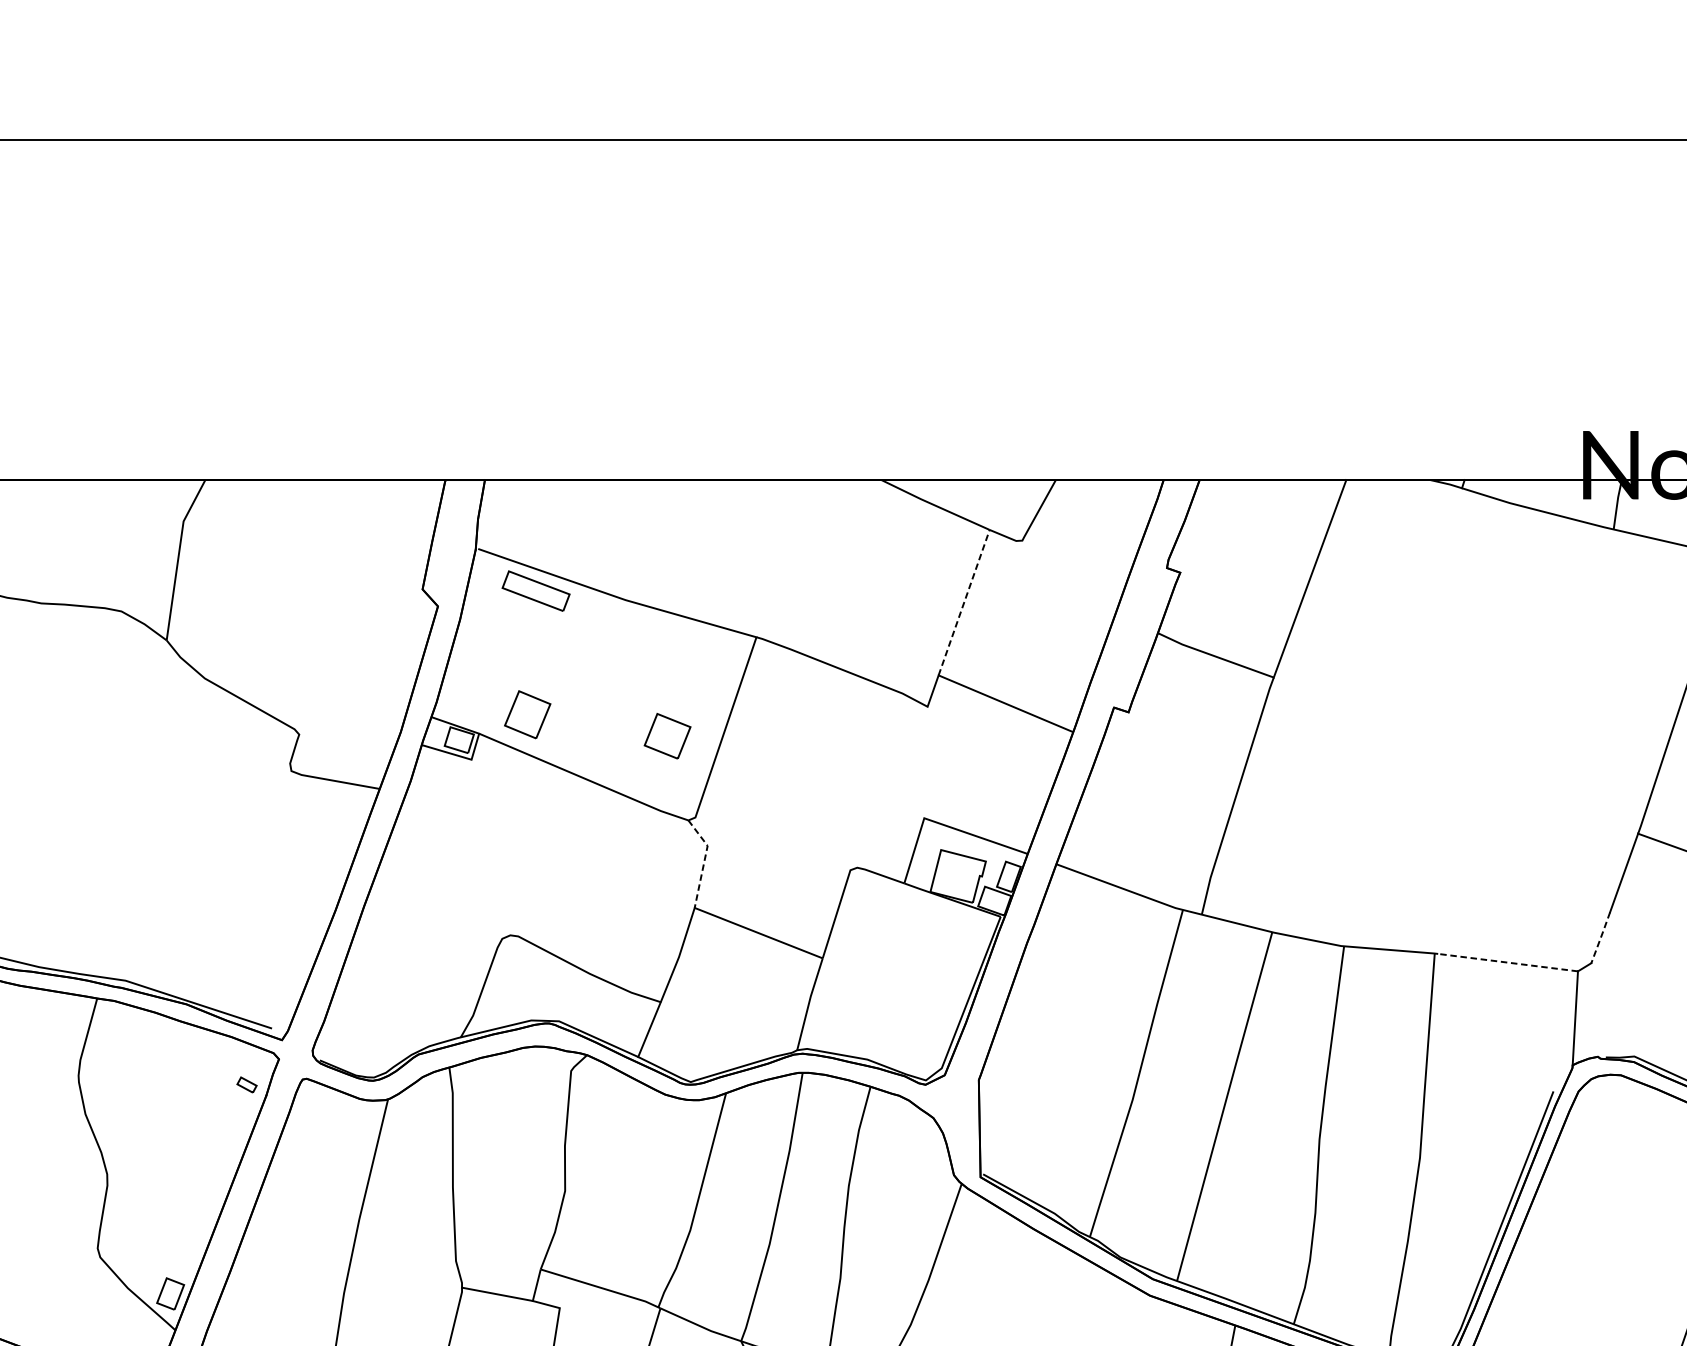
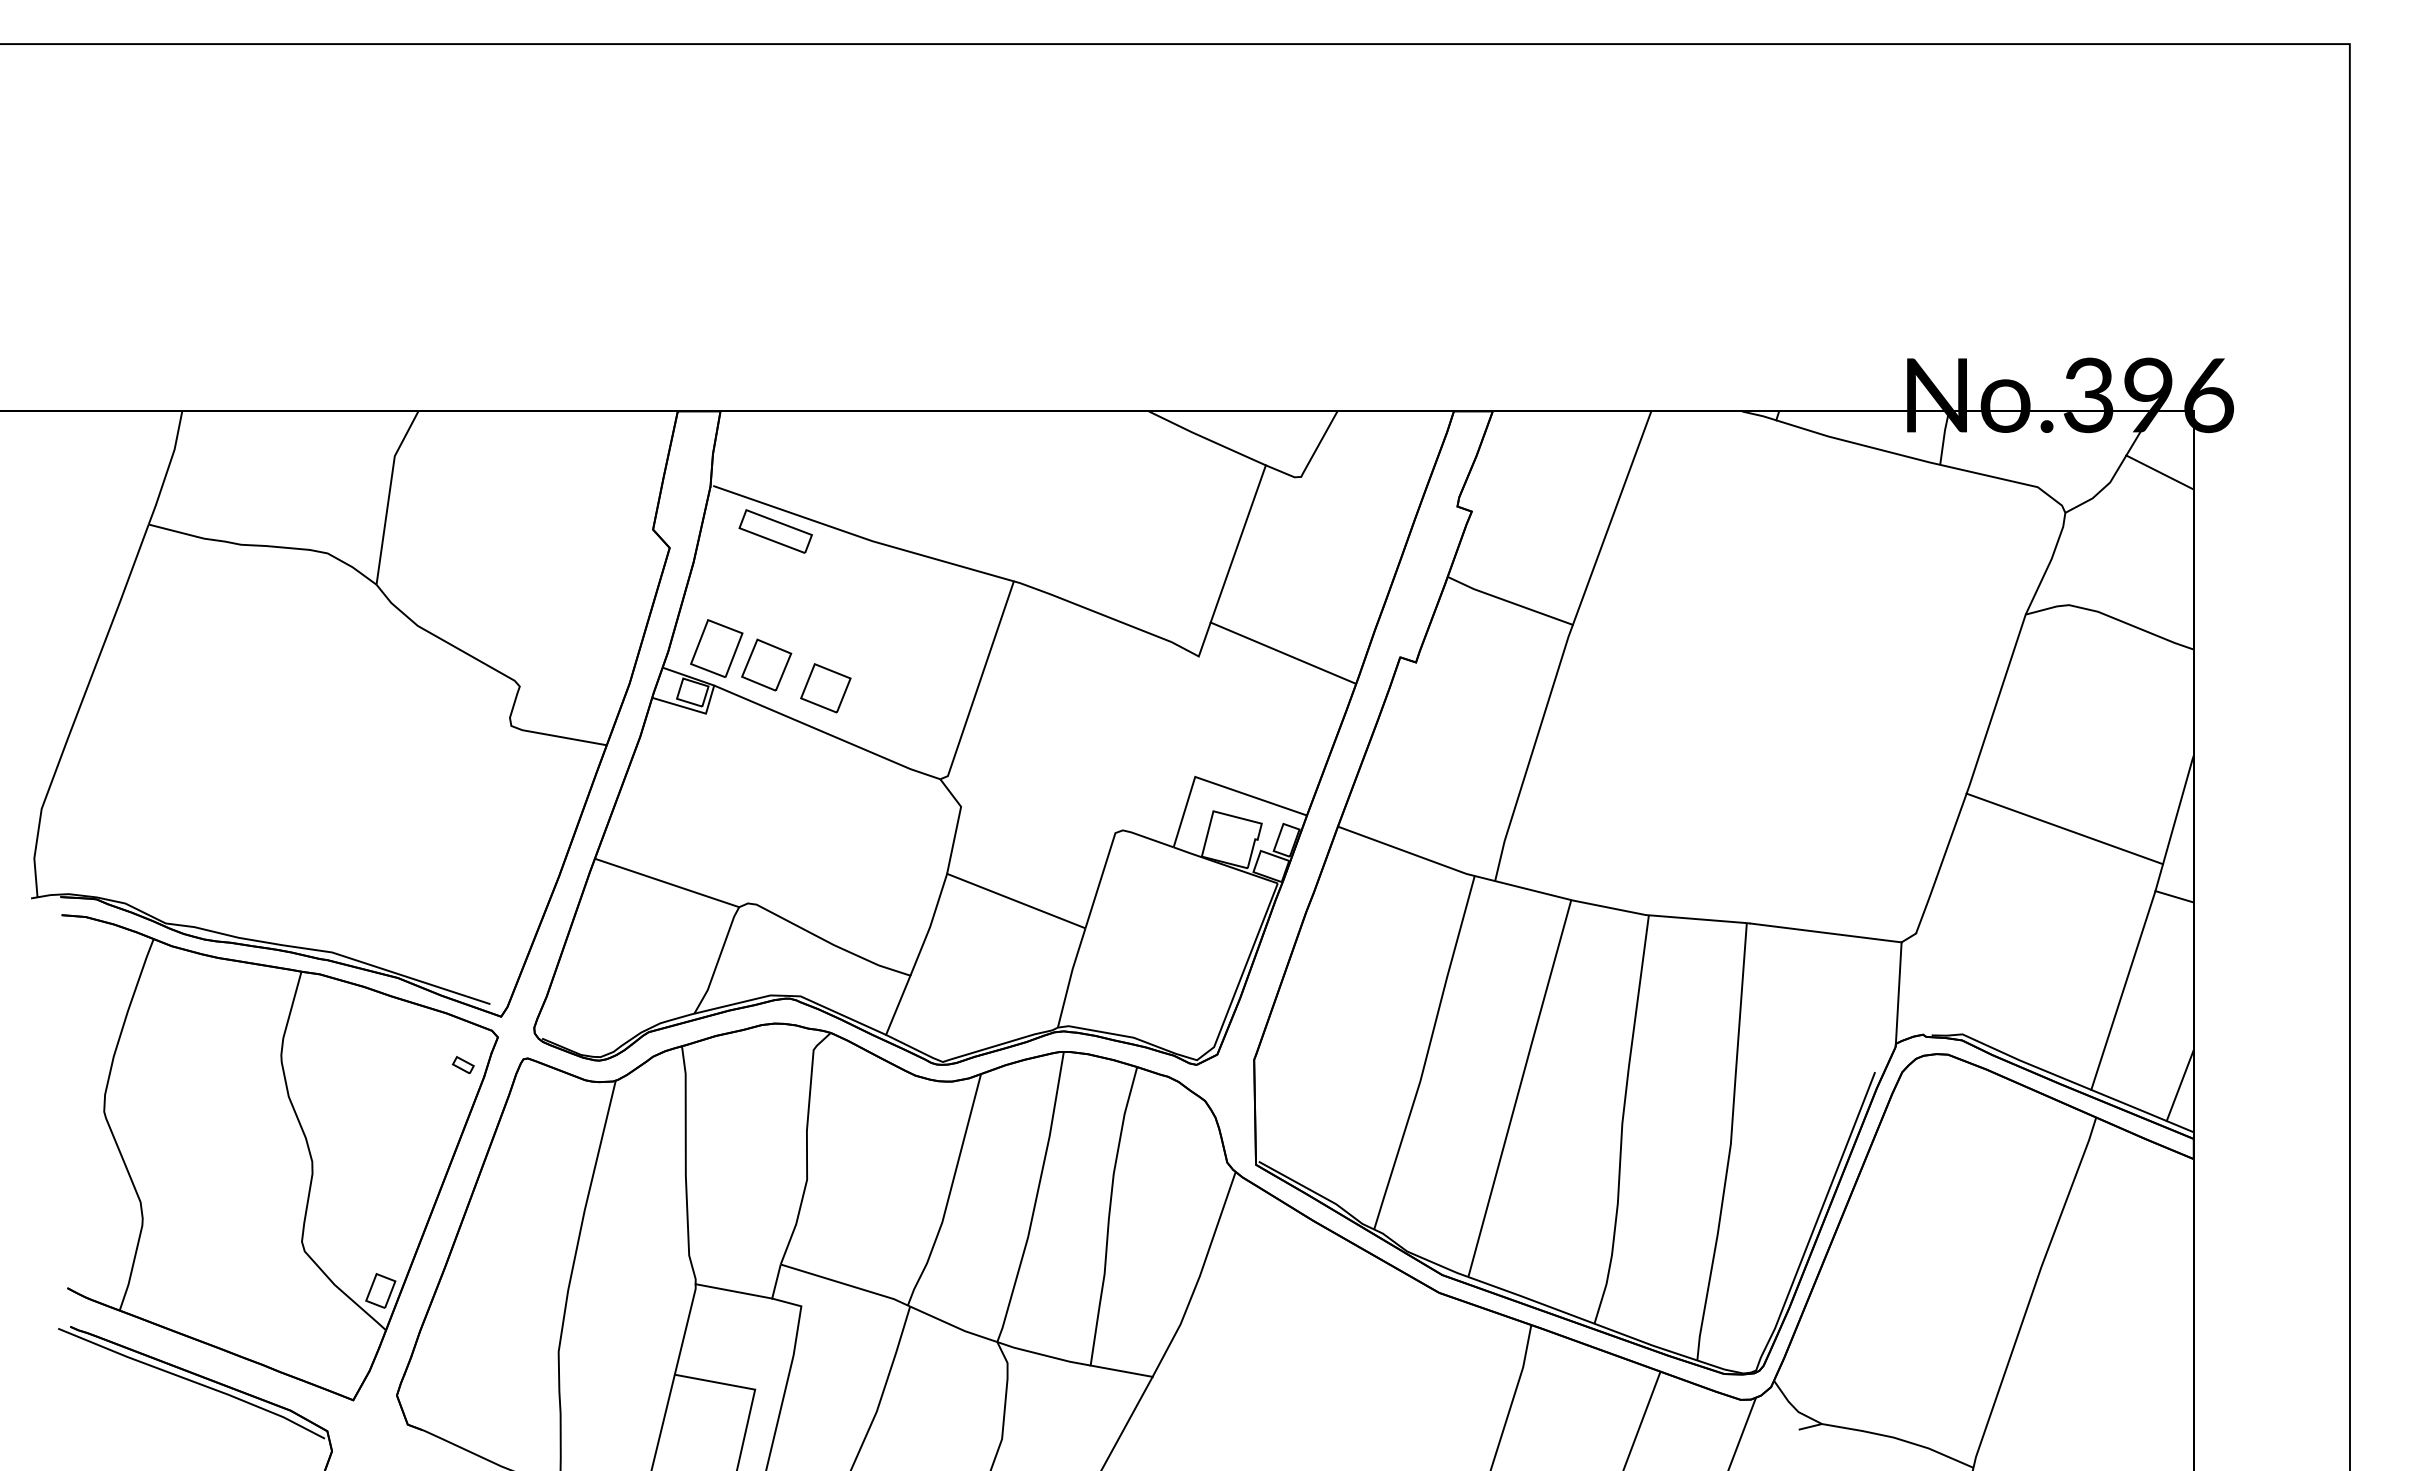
line: (964, 602) -> (1238, 543), dashed -> solid
part: (481, 699) -> (716, 648), added
part: (667, 736) -> (825, 688), moved
line: (704, 861) -> (957, 823), dashed -> solid
line: (435, 915) -> (666, 882), added
line: (1601, 937) -> (1926, 905), dashed -> solid
line: (1507, 962) -> (1825, 932), dashed -> solid

